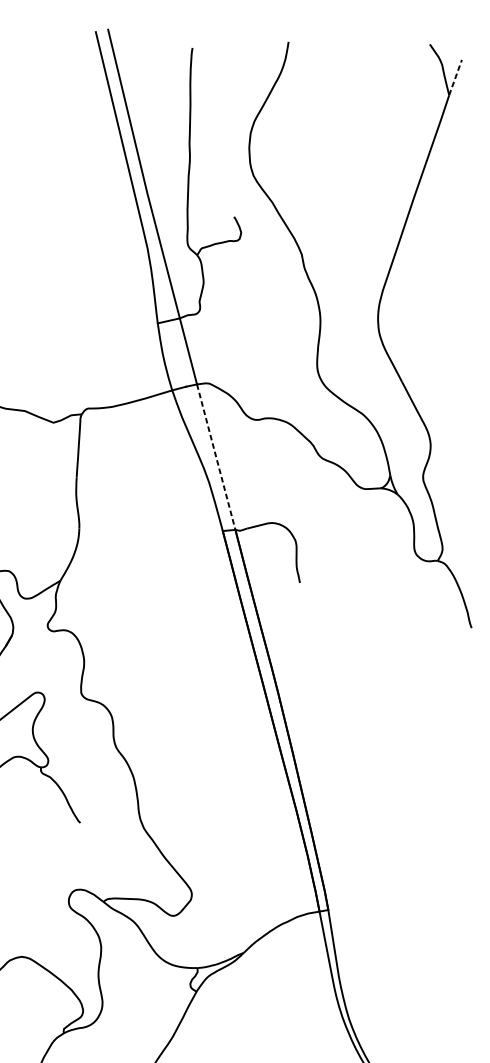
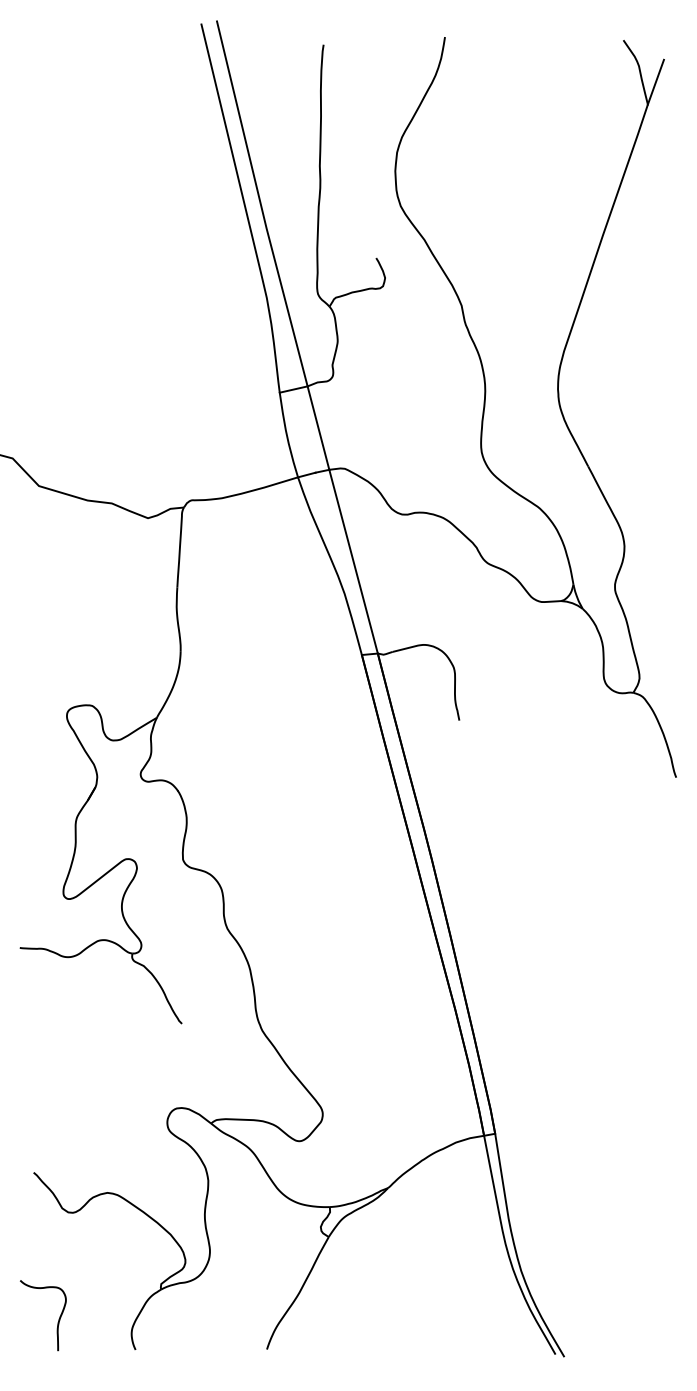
line: (455, 77) -> (655, 82), dashed -> solid
line: (216, 457) -> (353, 562), dashed -> solid

